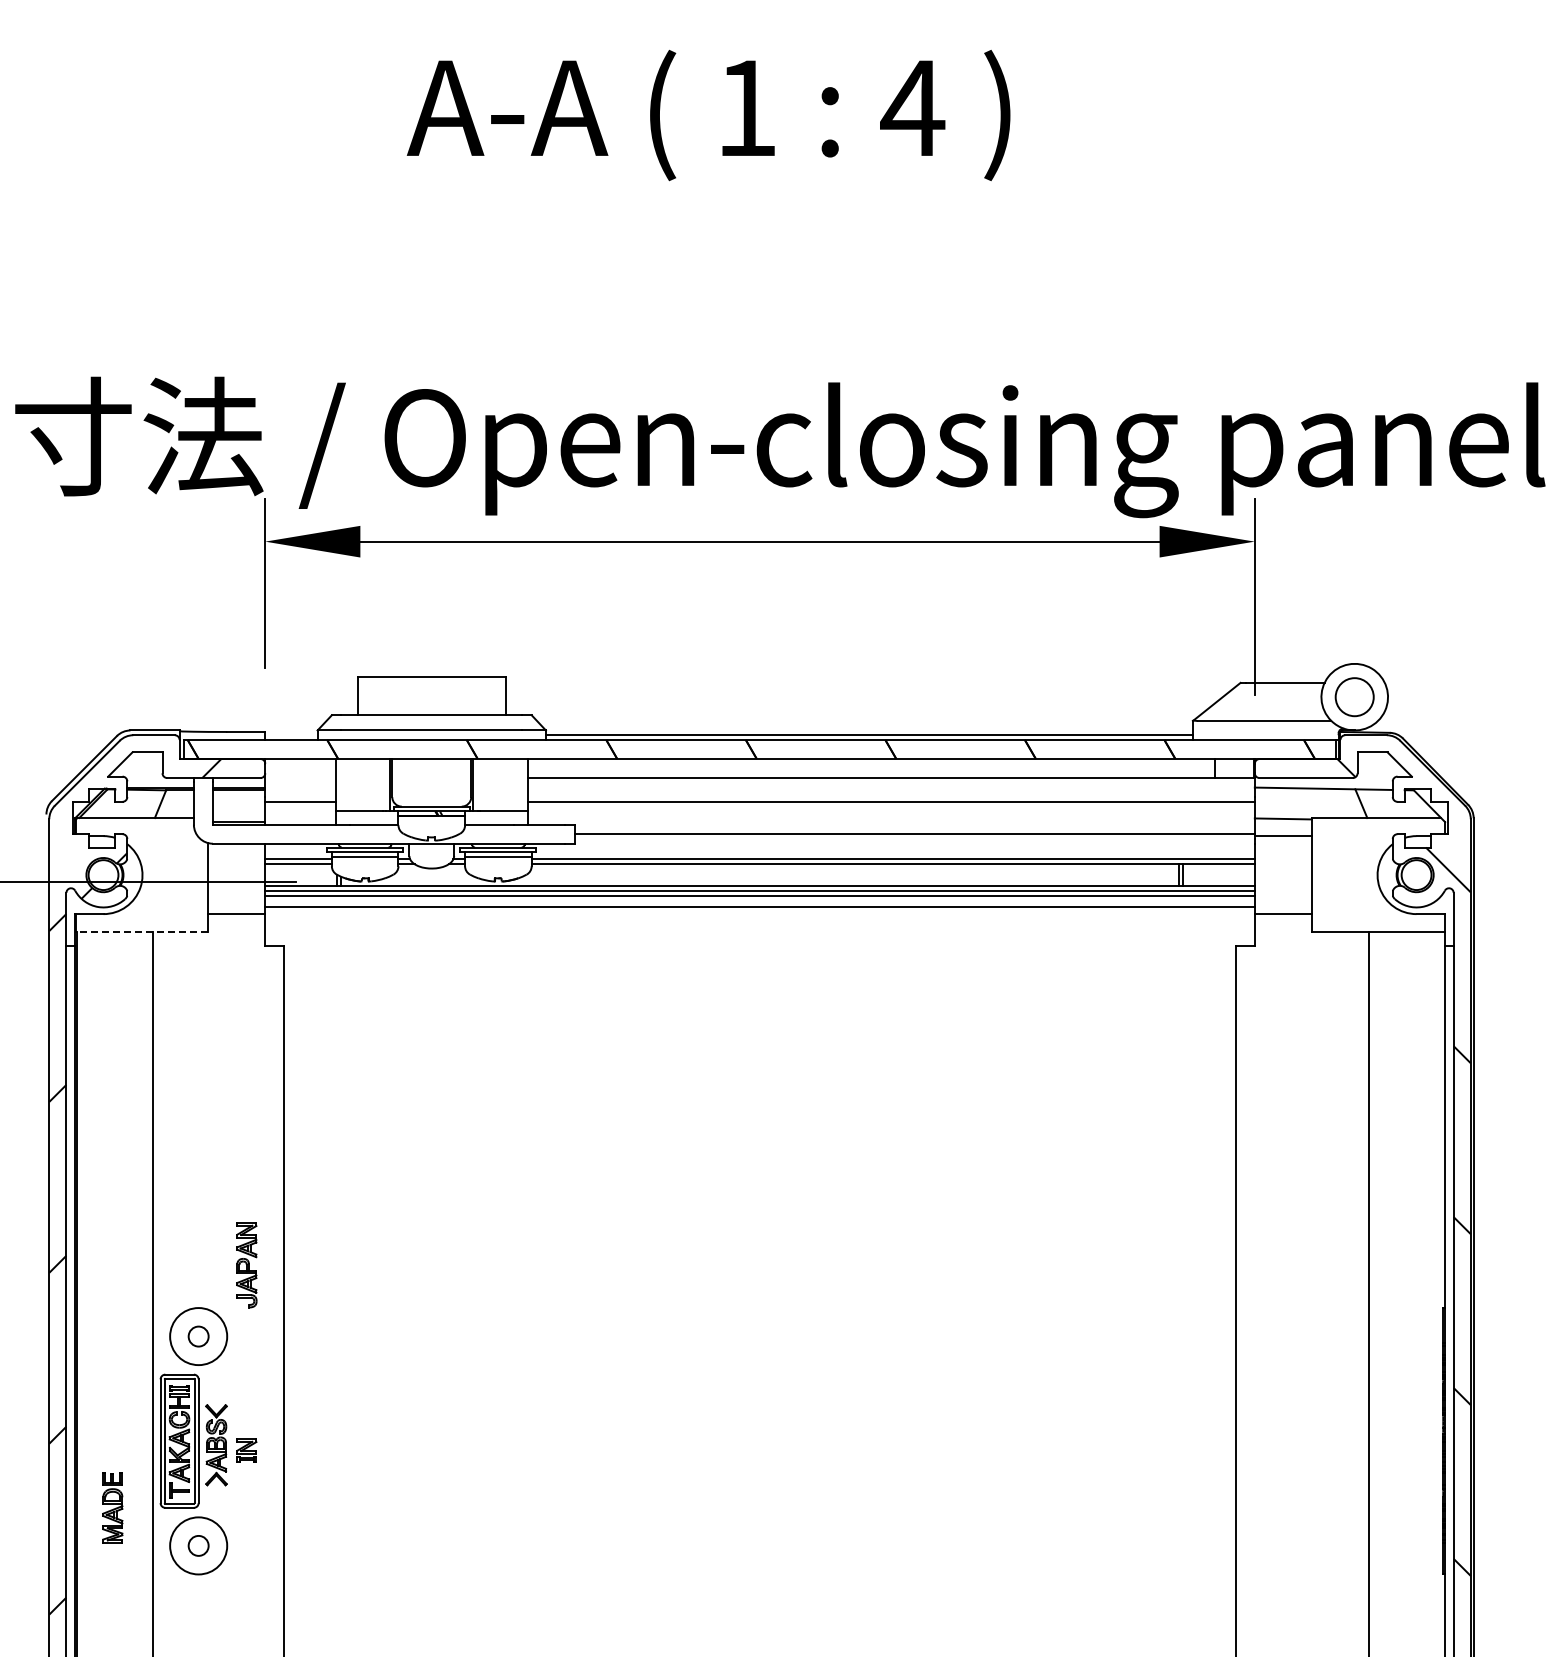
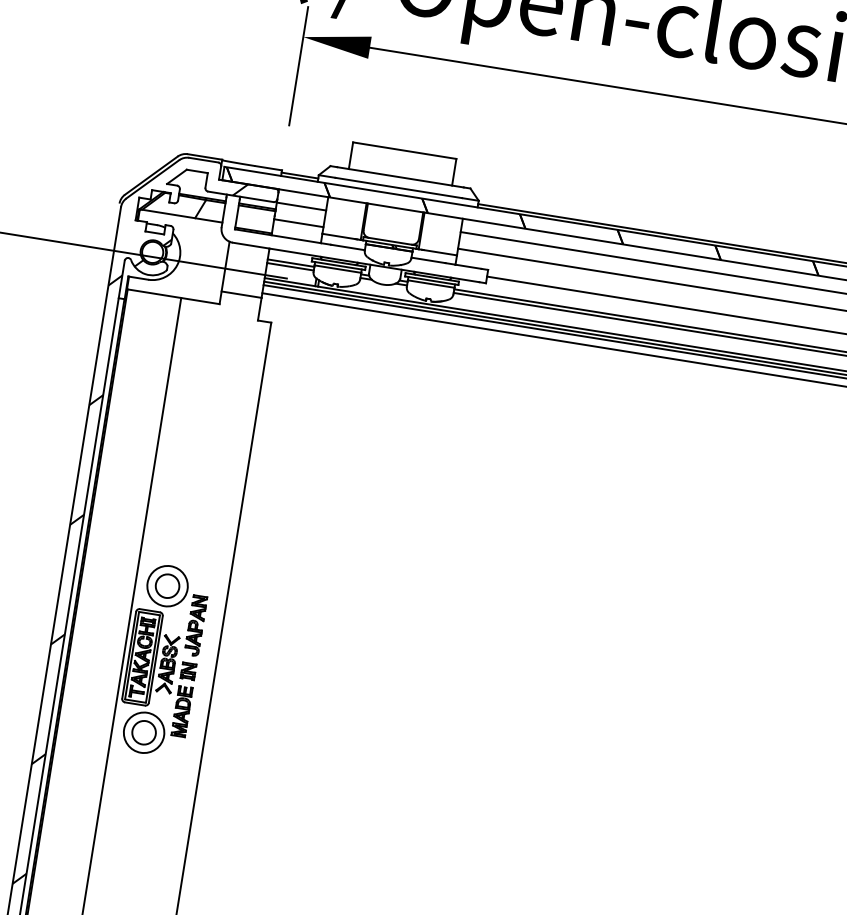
line: (291, 735) -> (300, 175), added
line: (300, 778) -> (301, 206), added
line: (141, 932) -> (172, 296), dashed -> solid
part: (246, 1265) -> (195, 625), moved
circle: (198, 1336) -> (167, 586), size x1.67
part: (112, 1507) -> (181, 711), moved
circle: (198, 1545) -> (144, 732), size x1.67

